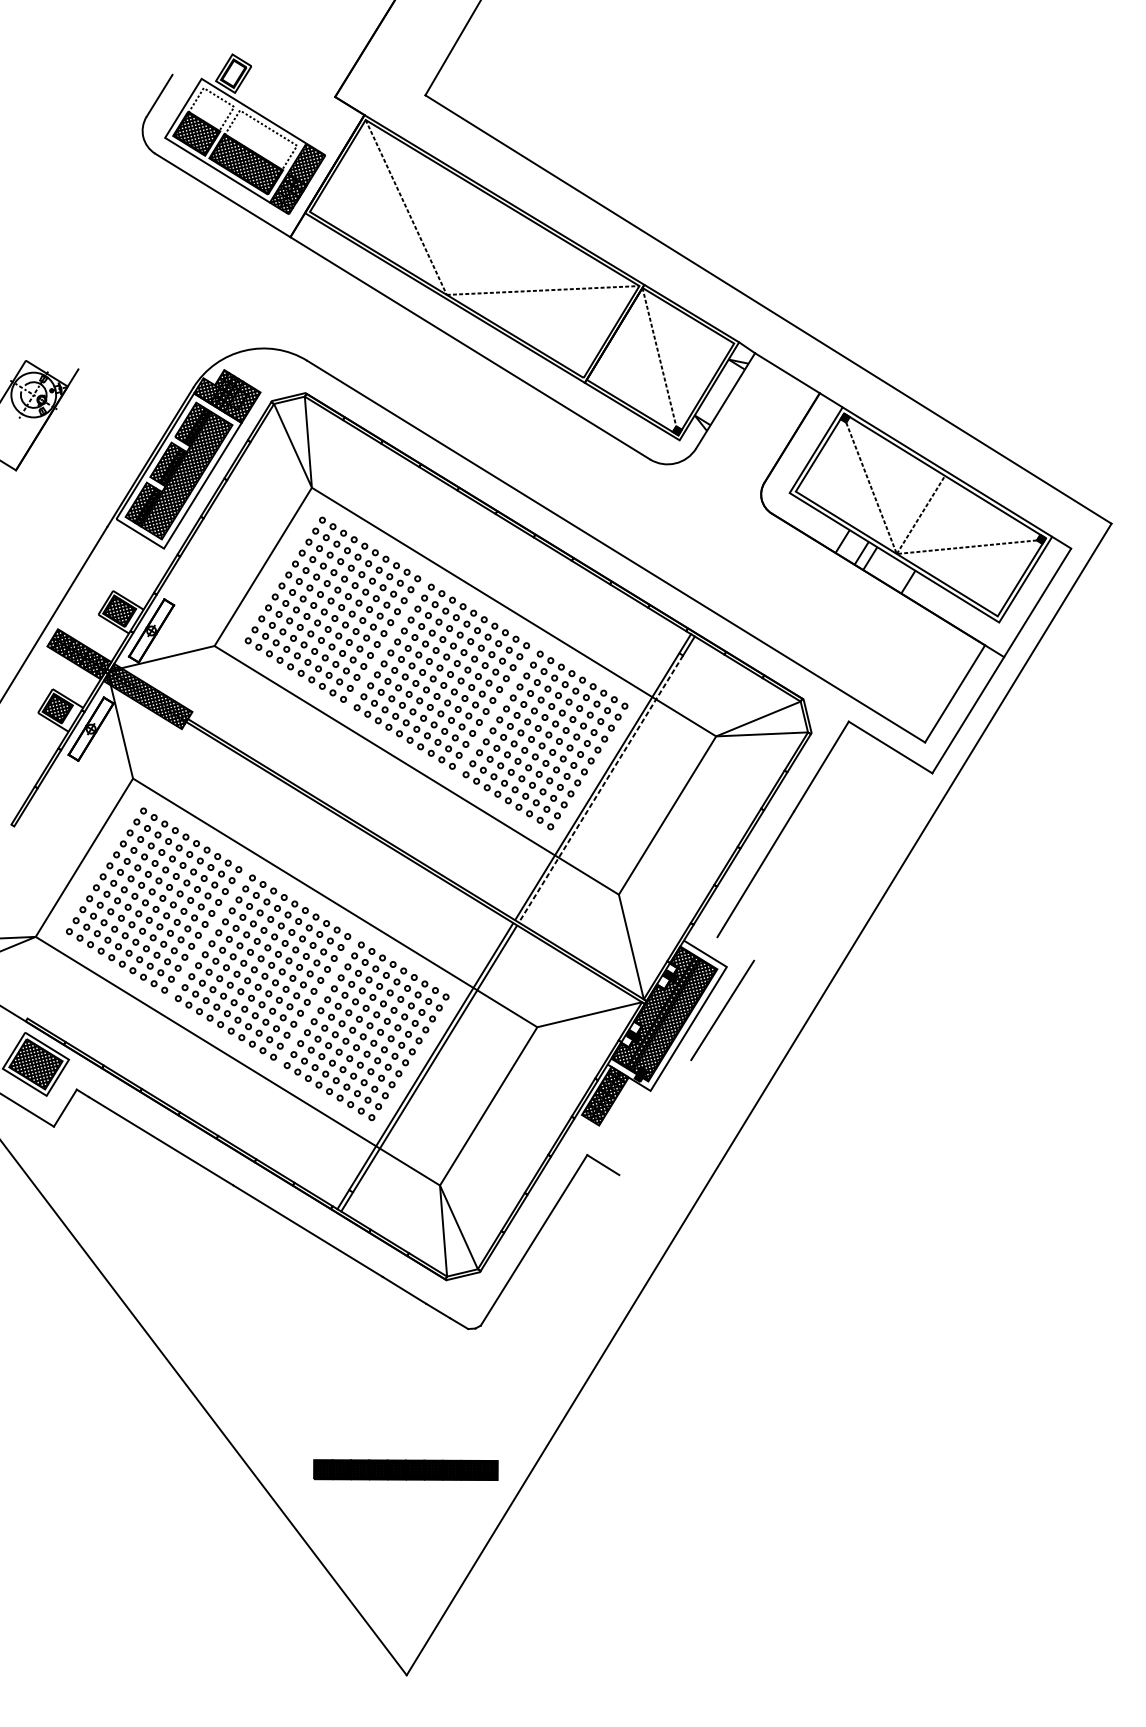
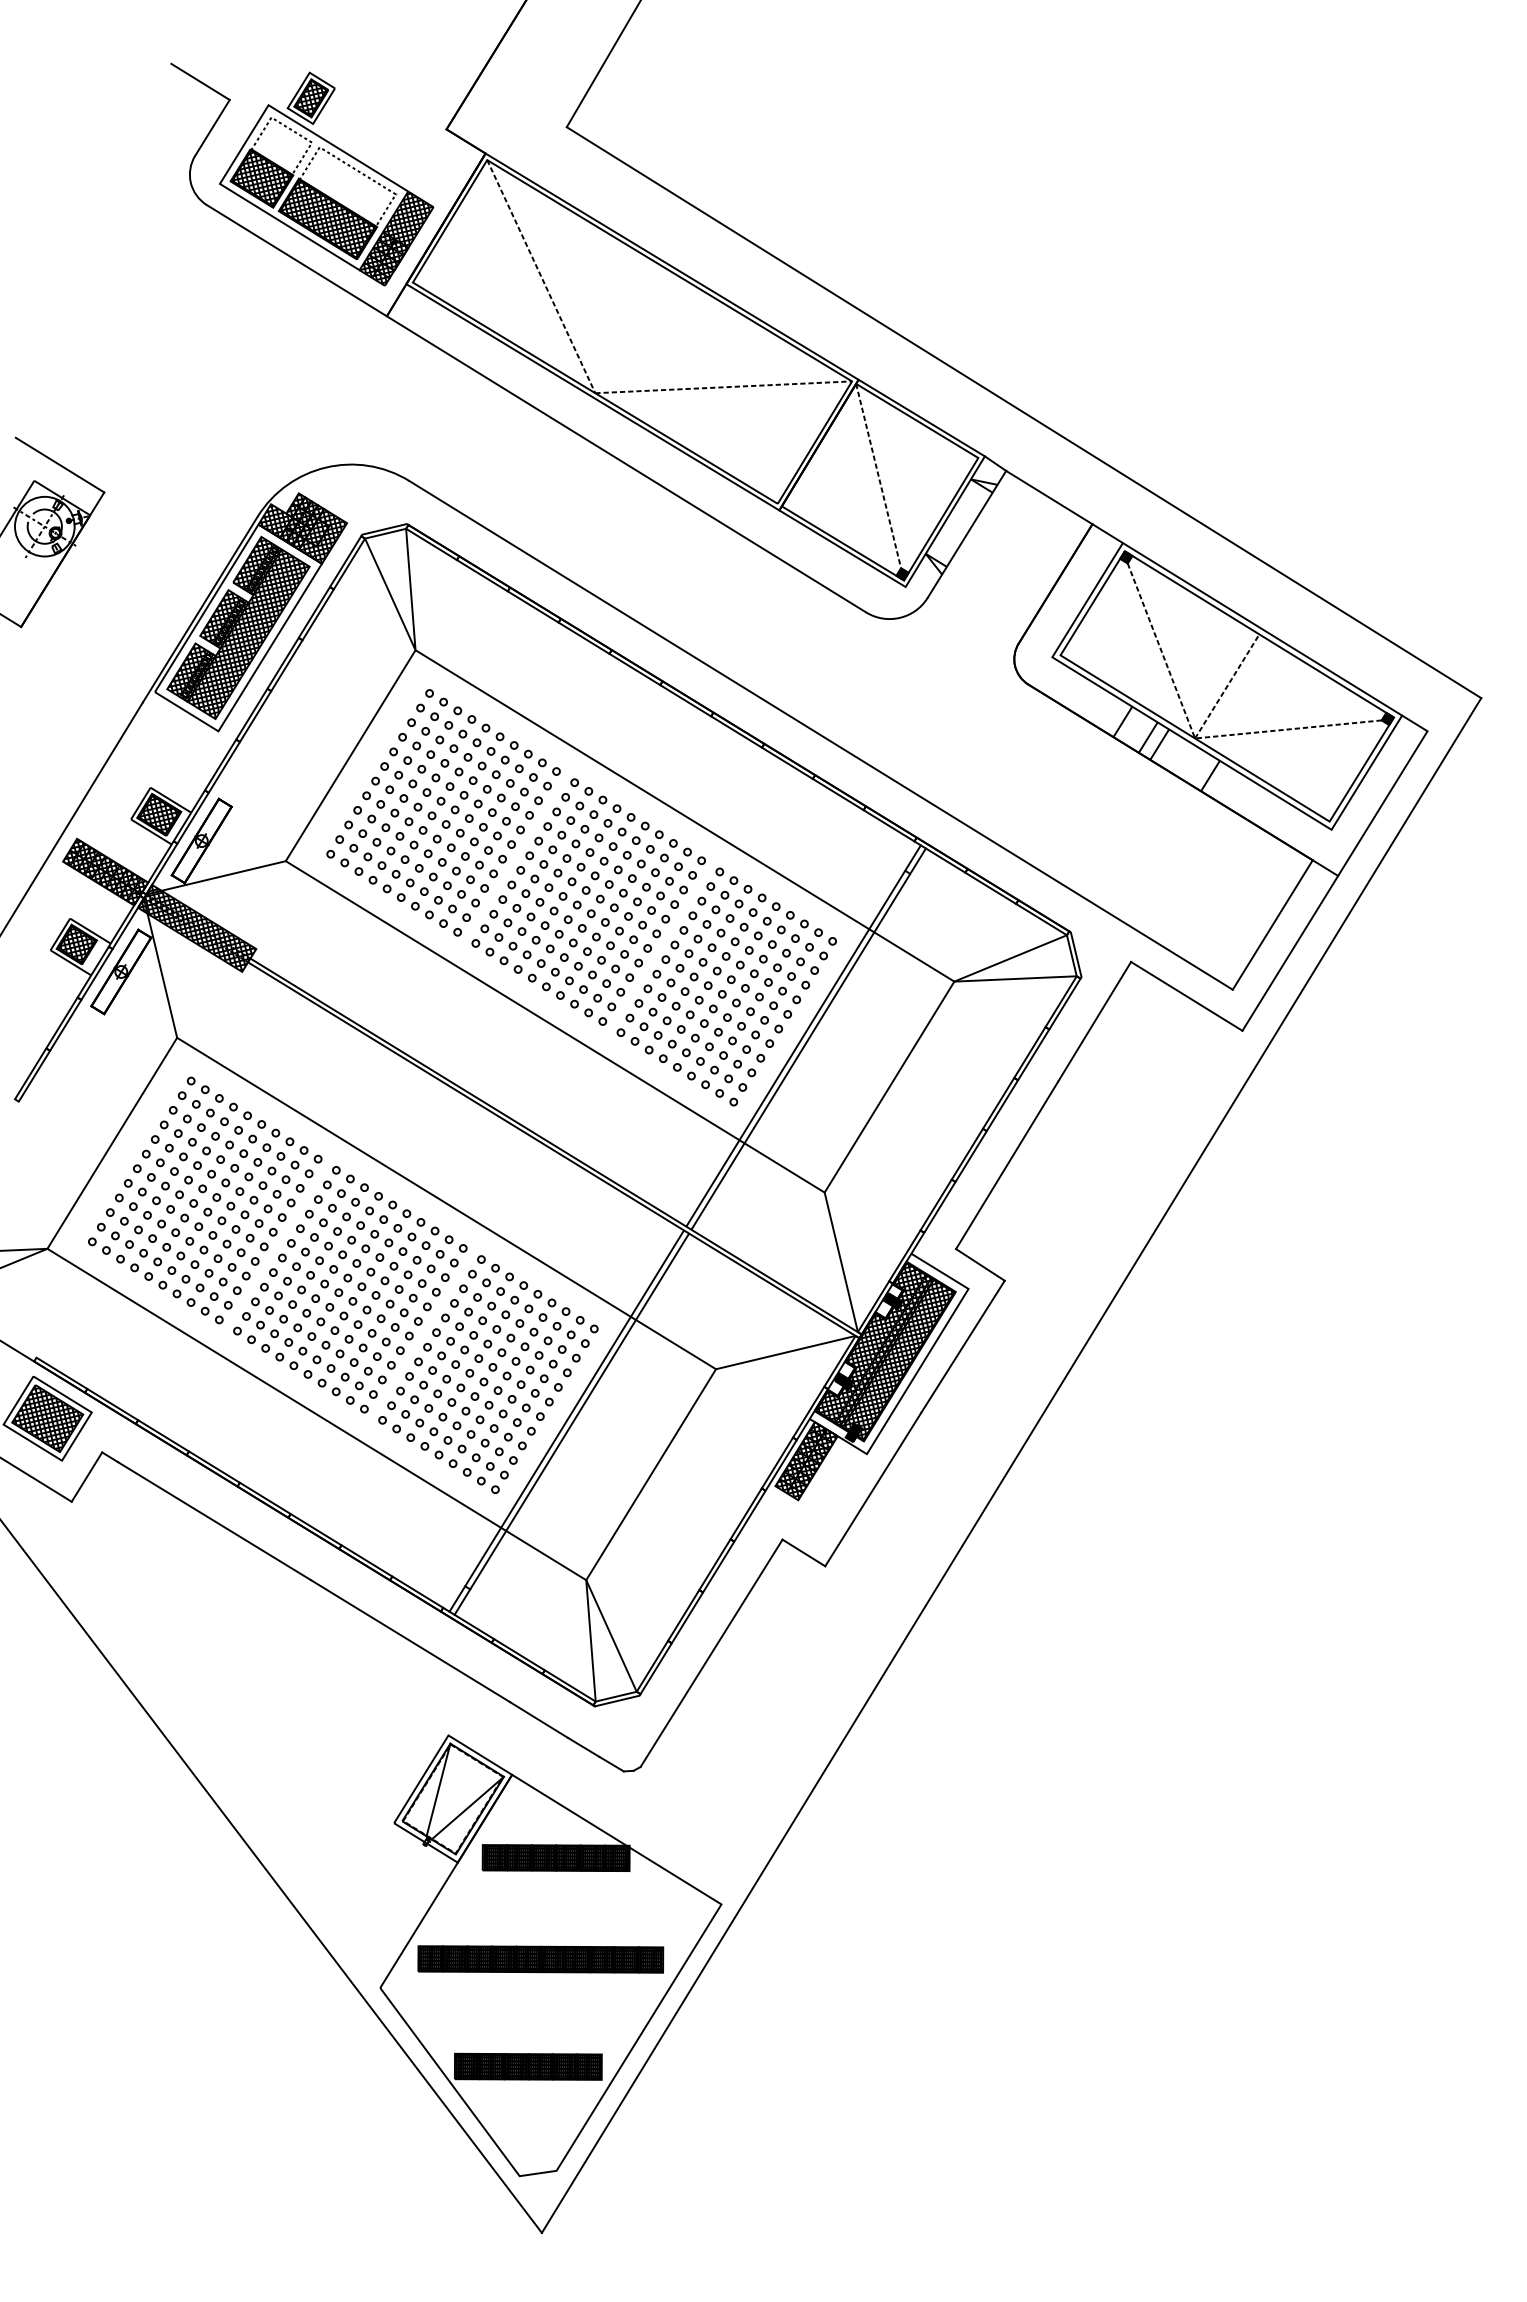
line: (150, 61) -> (200, 81), added
hatch: (233, 73) -> (311, 97), added
line: (44, 348) -> (59, 464), added
line: (600, 788) -> (800, 1051), dashed -> solid
line: (735, 948) -> (980, 1264), added
line: (655, 1117) -> (873, 1489), added
part: (413, 1467) -> (550, 1955), added

